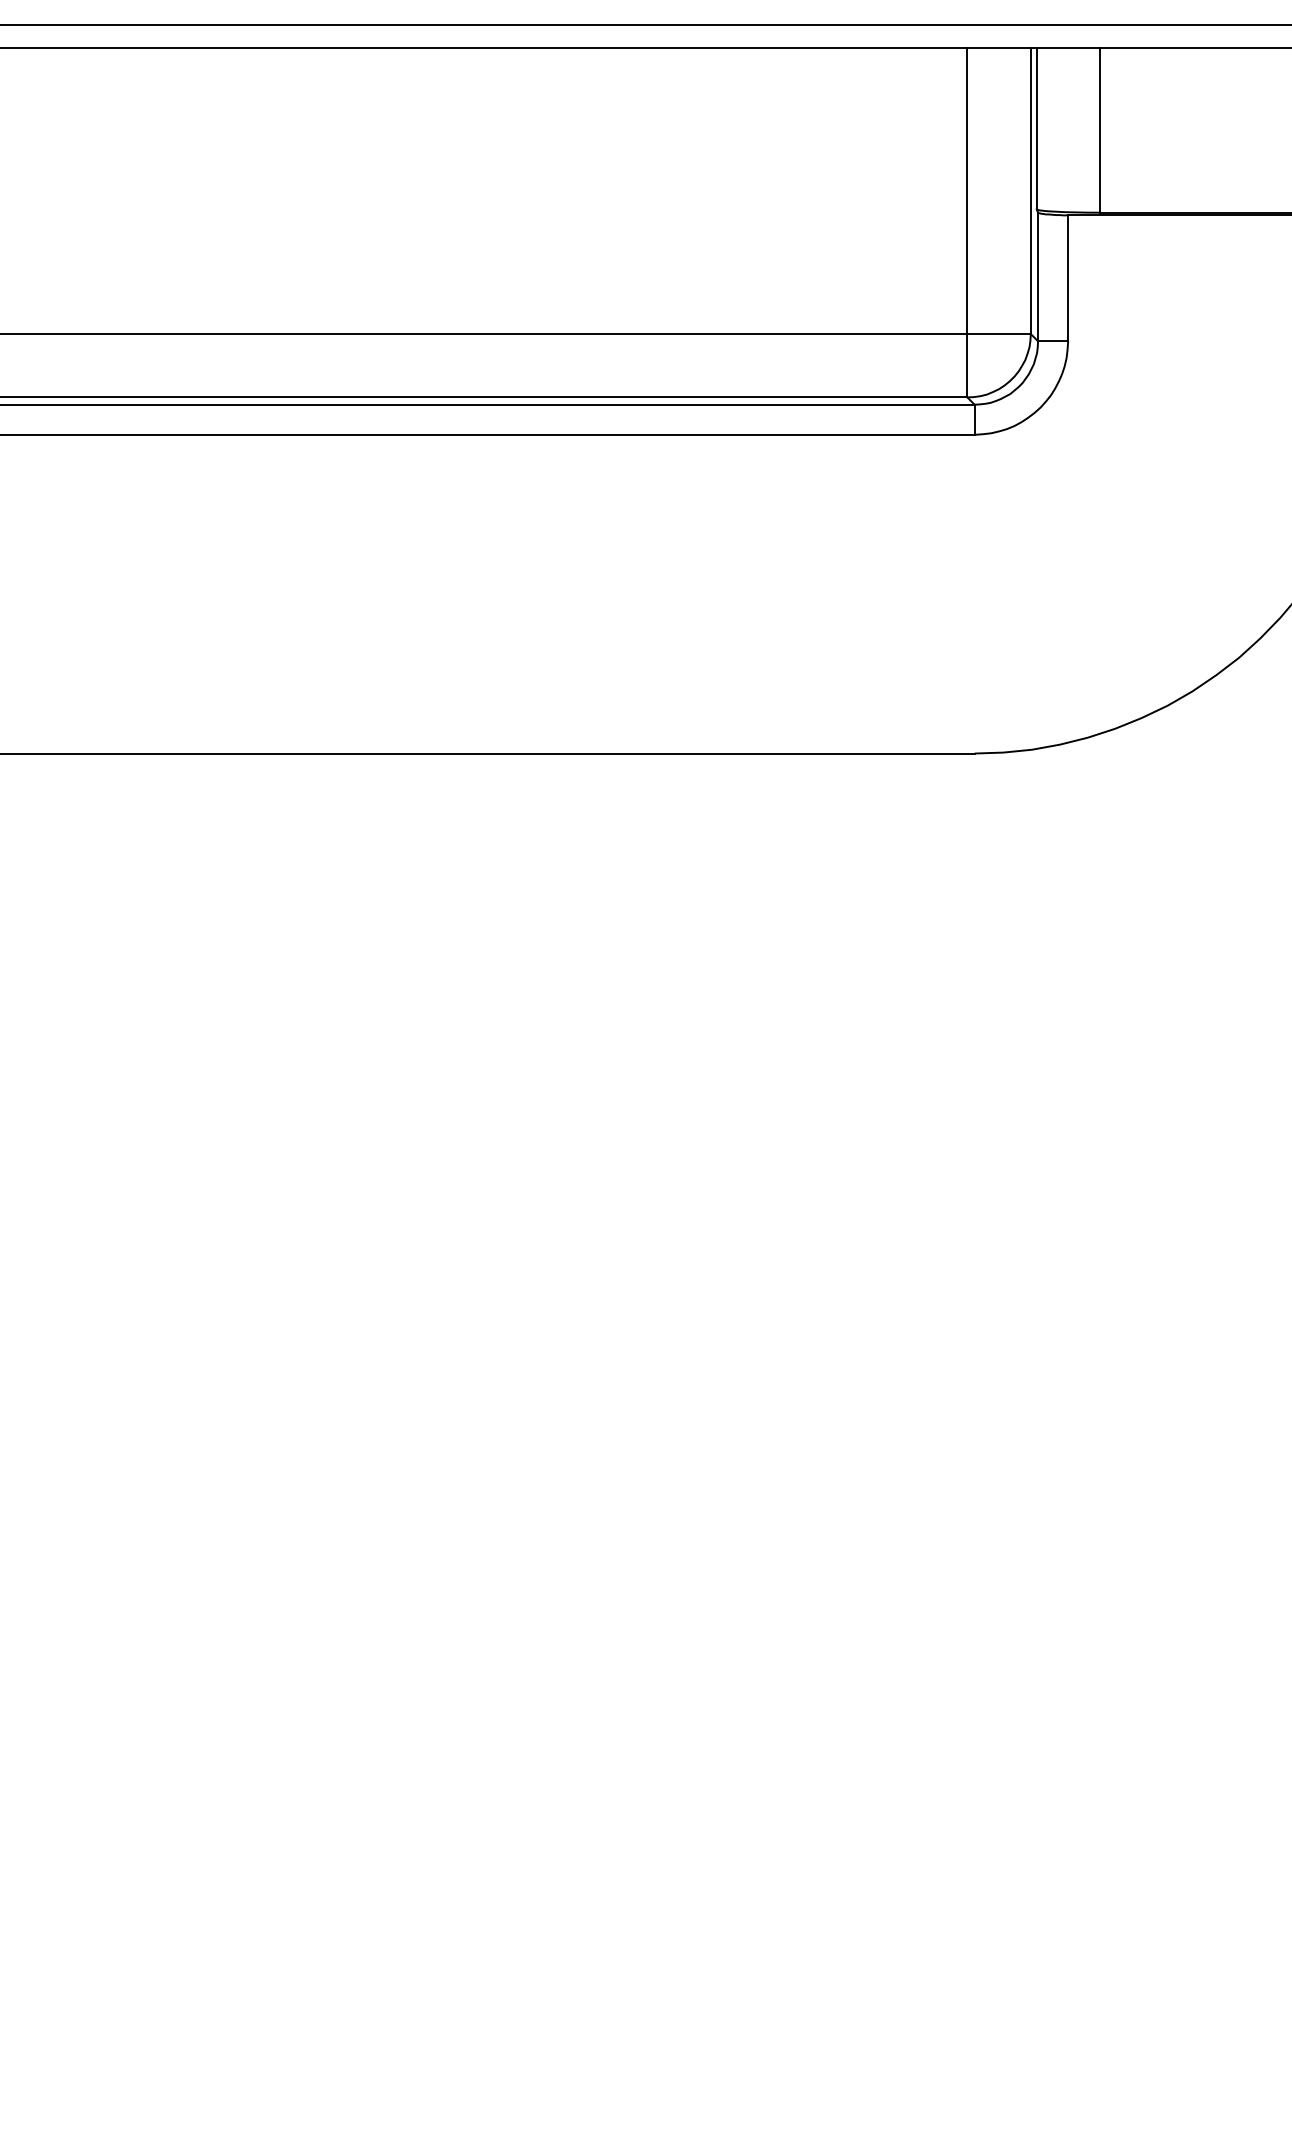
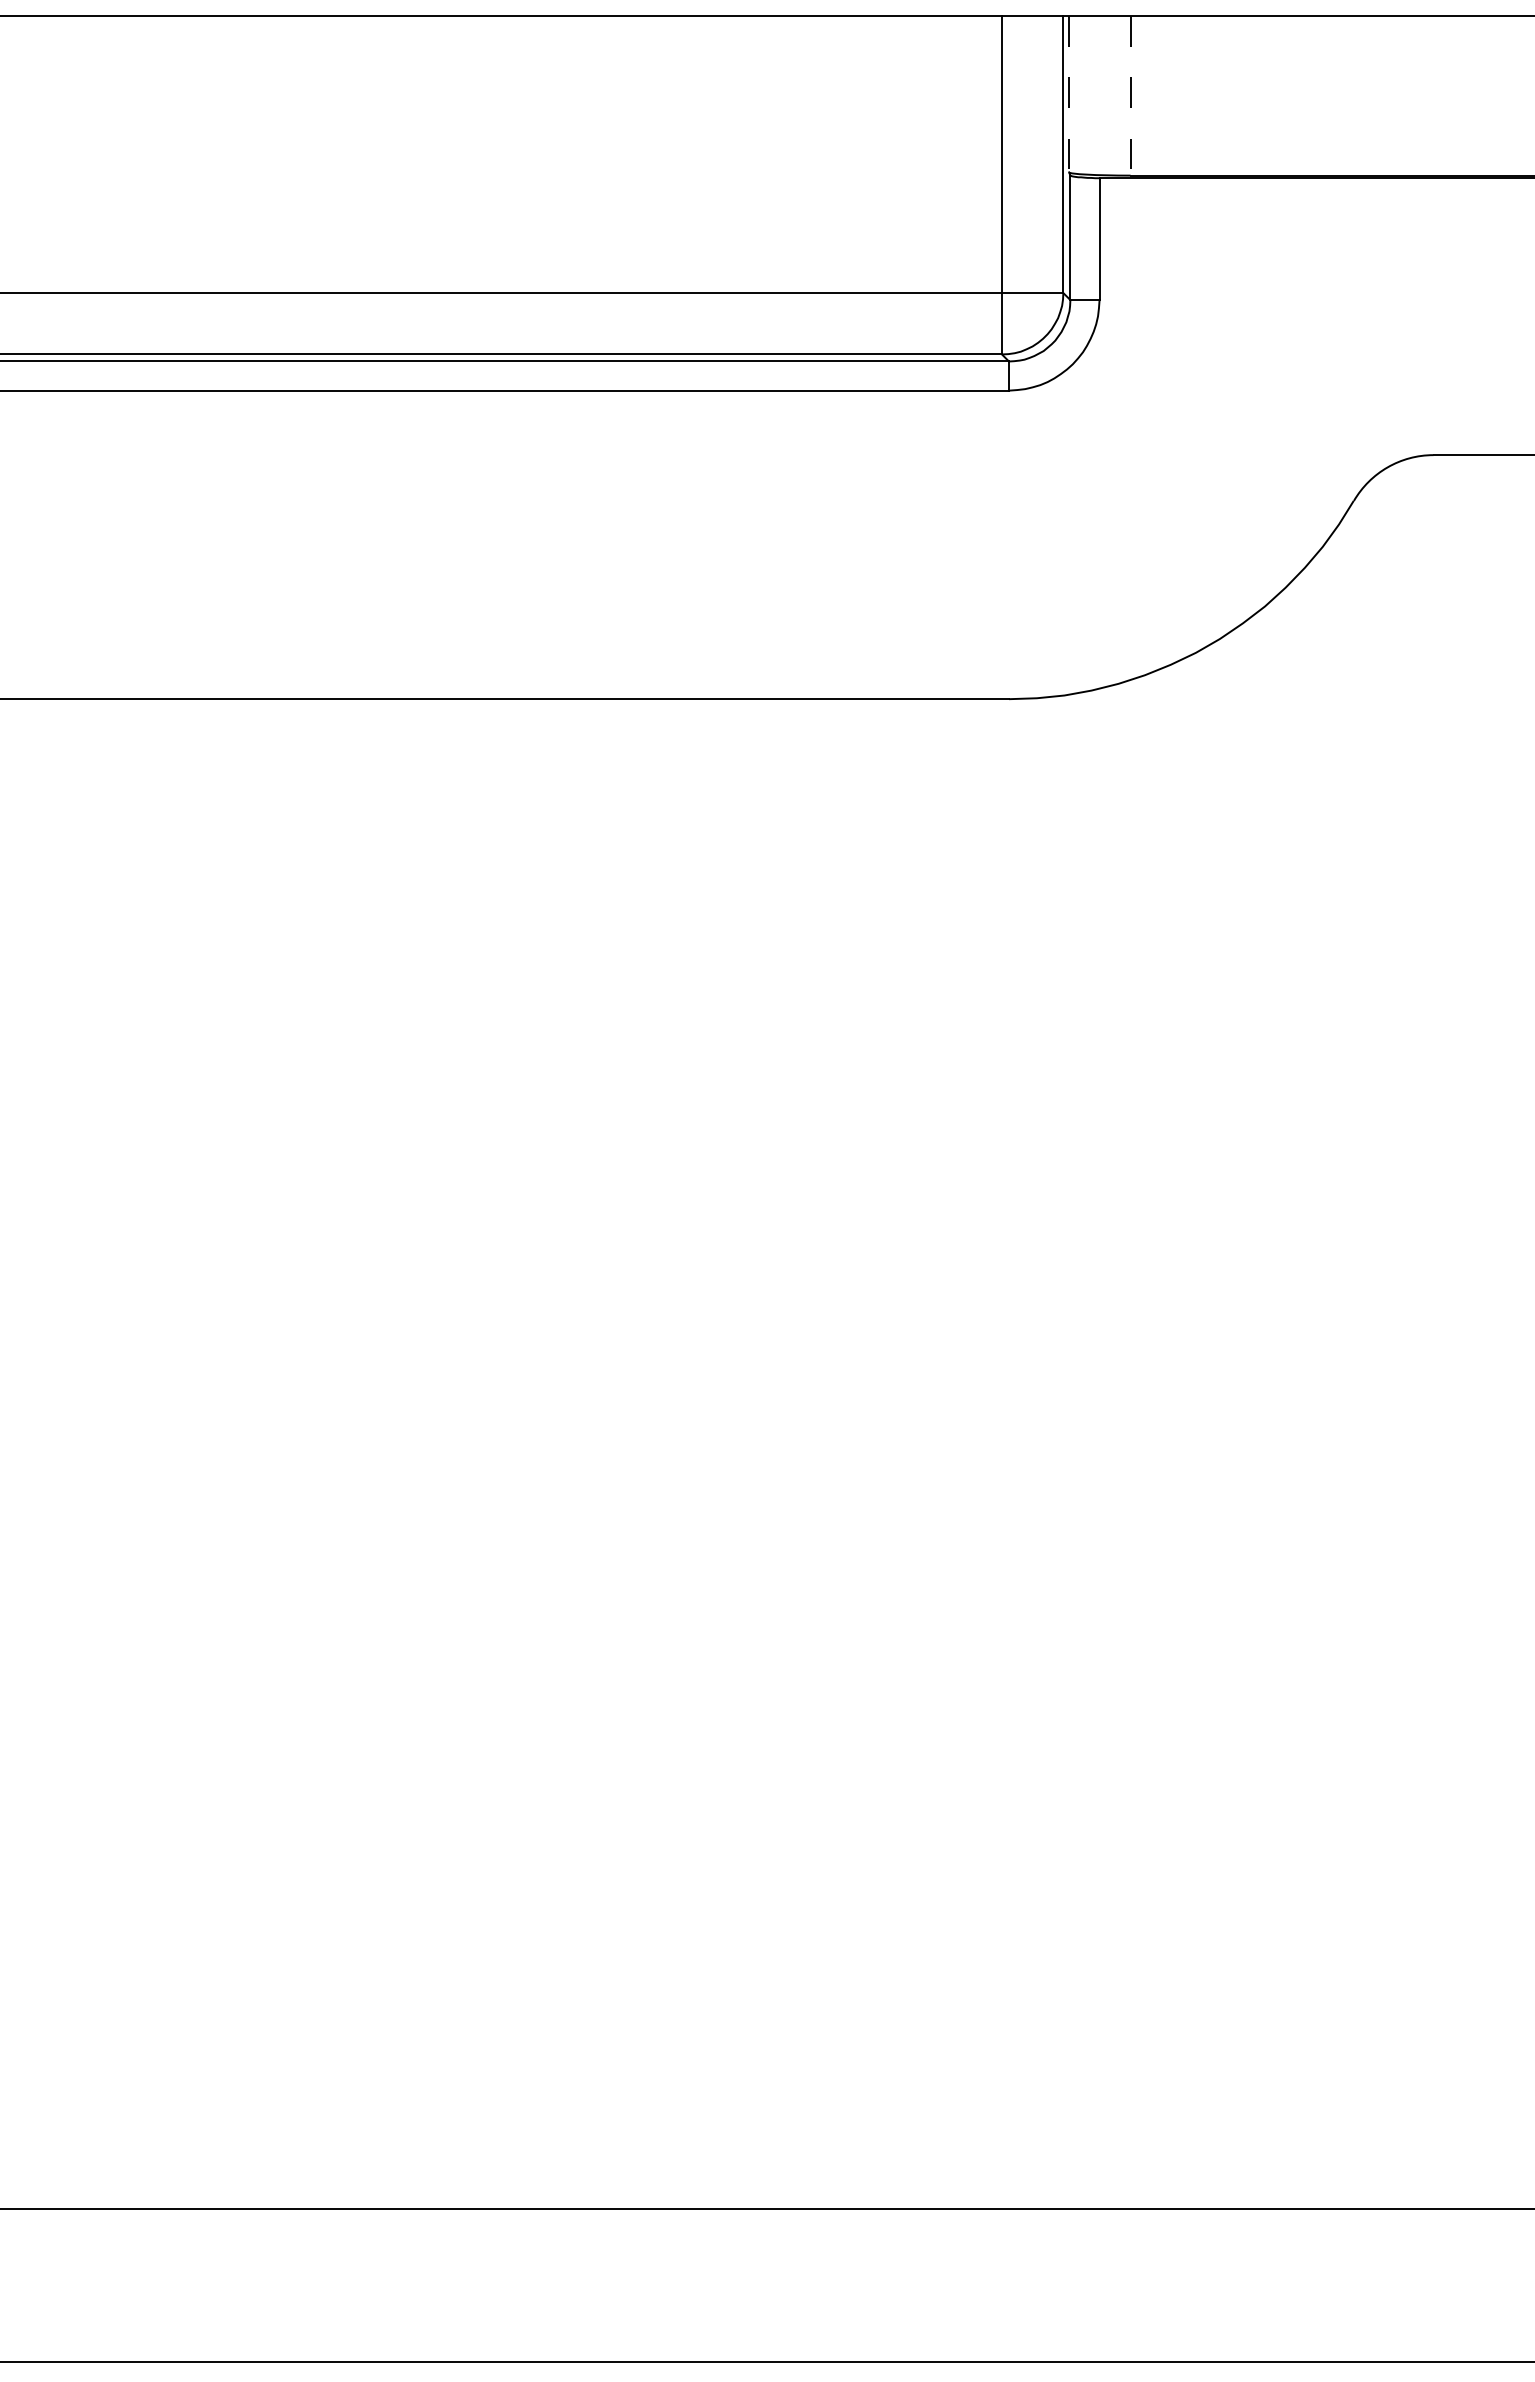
line: (1037, 128) -> (1069, 94), solid -> dashed
line: (1100, 129) -> (1130, 95), solid -> dashed

